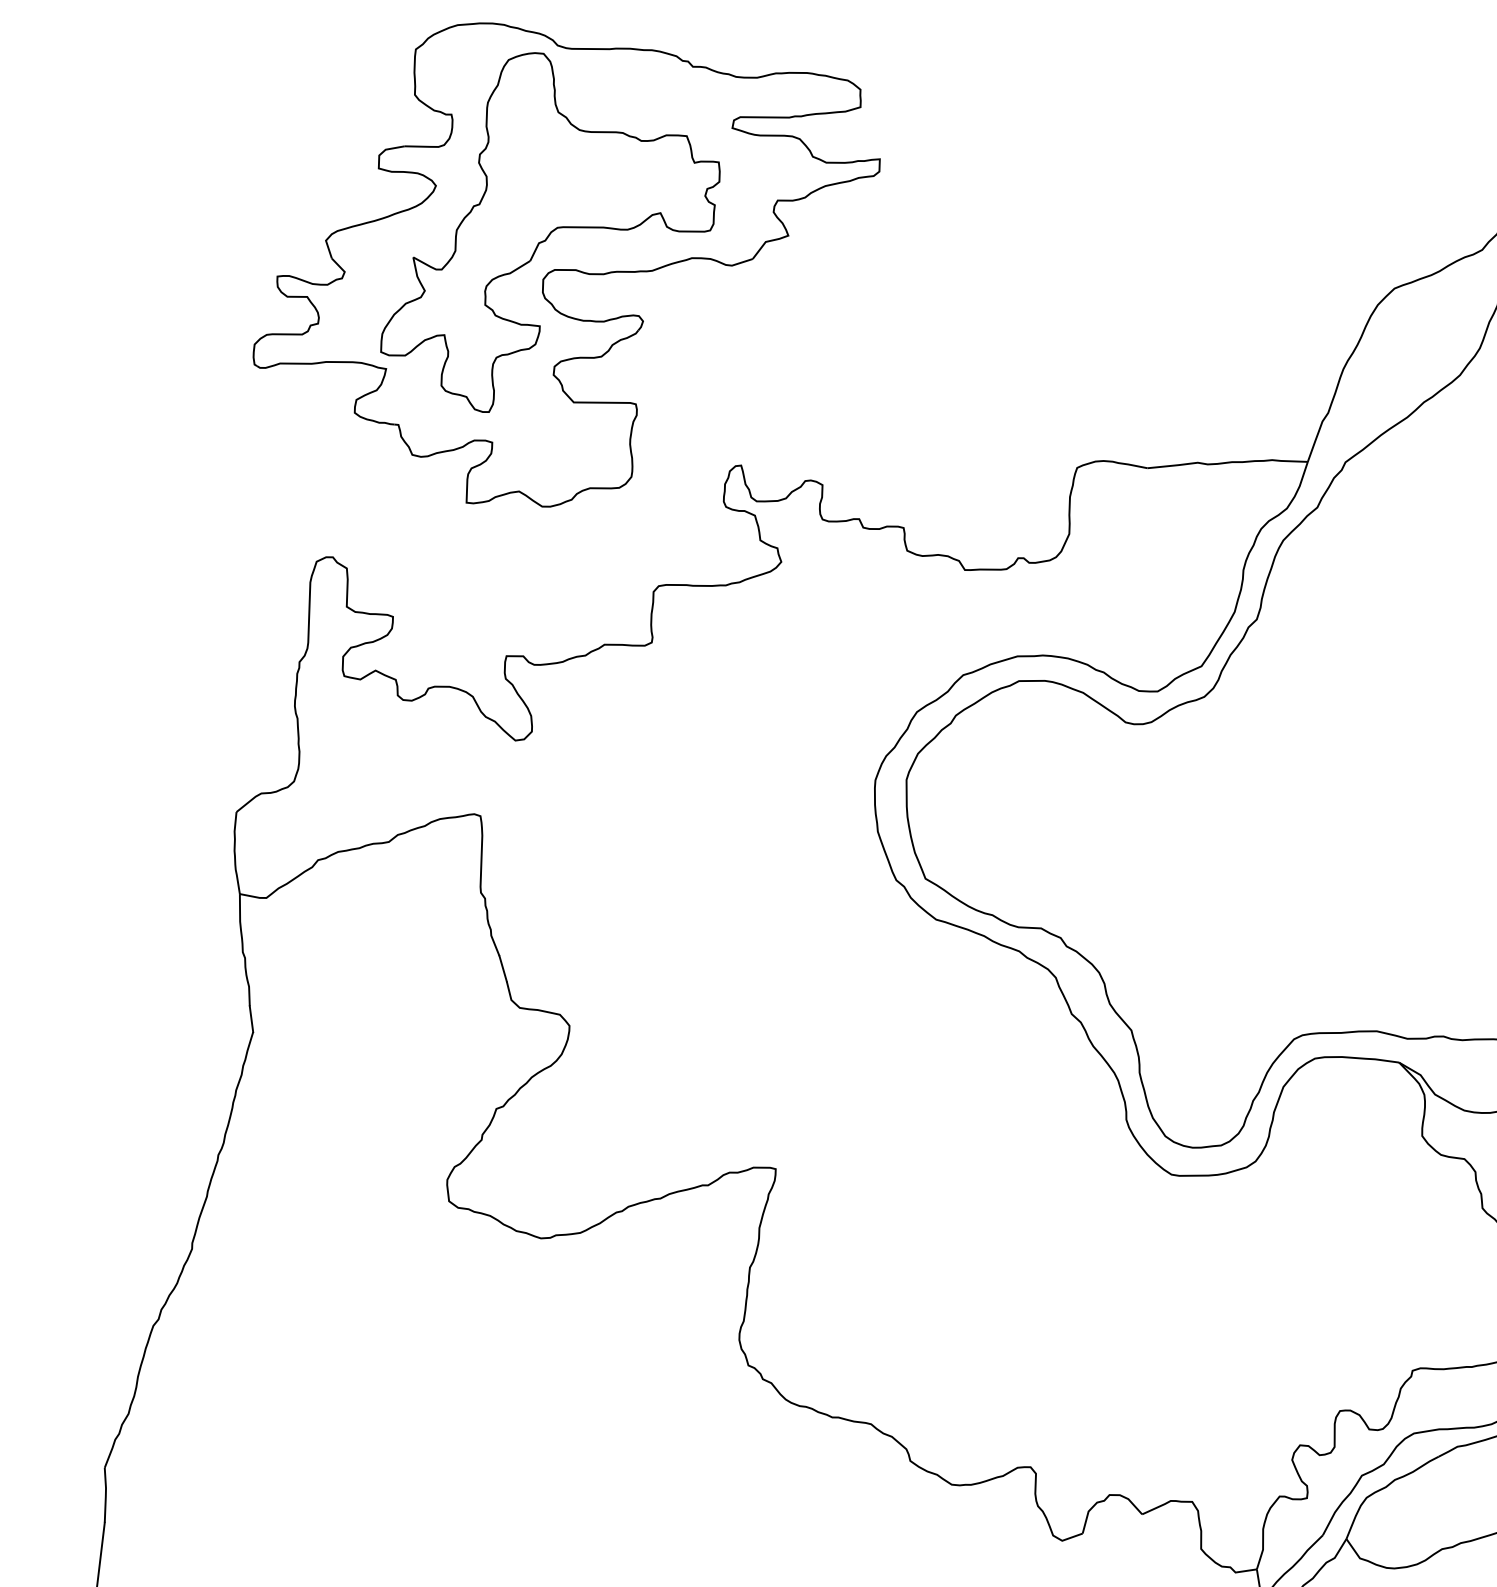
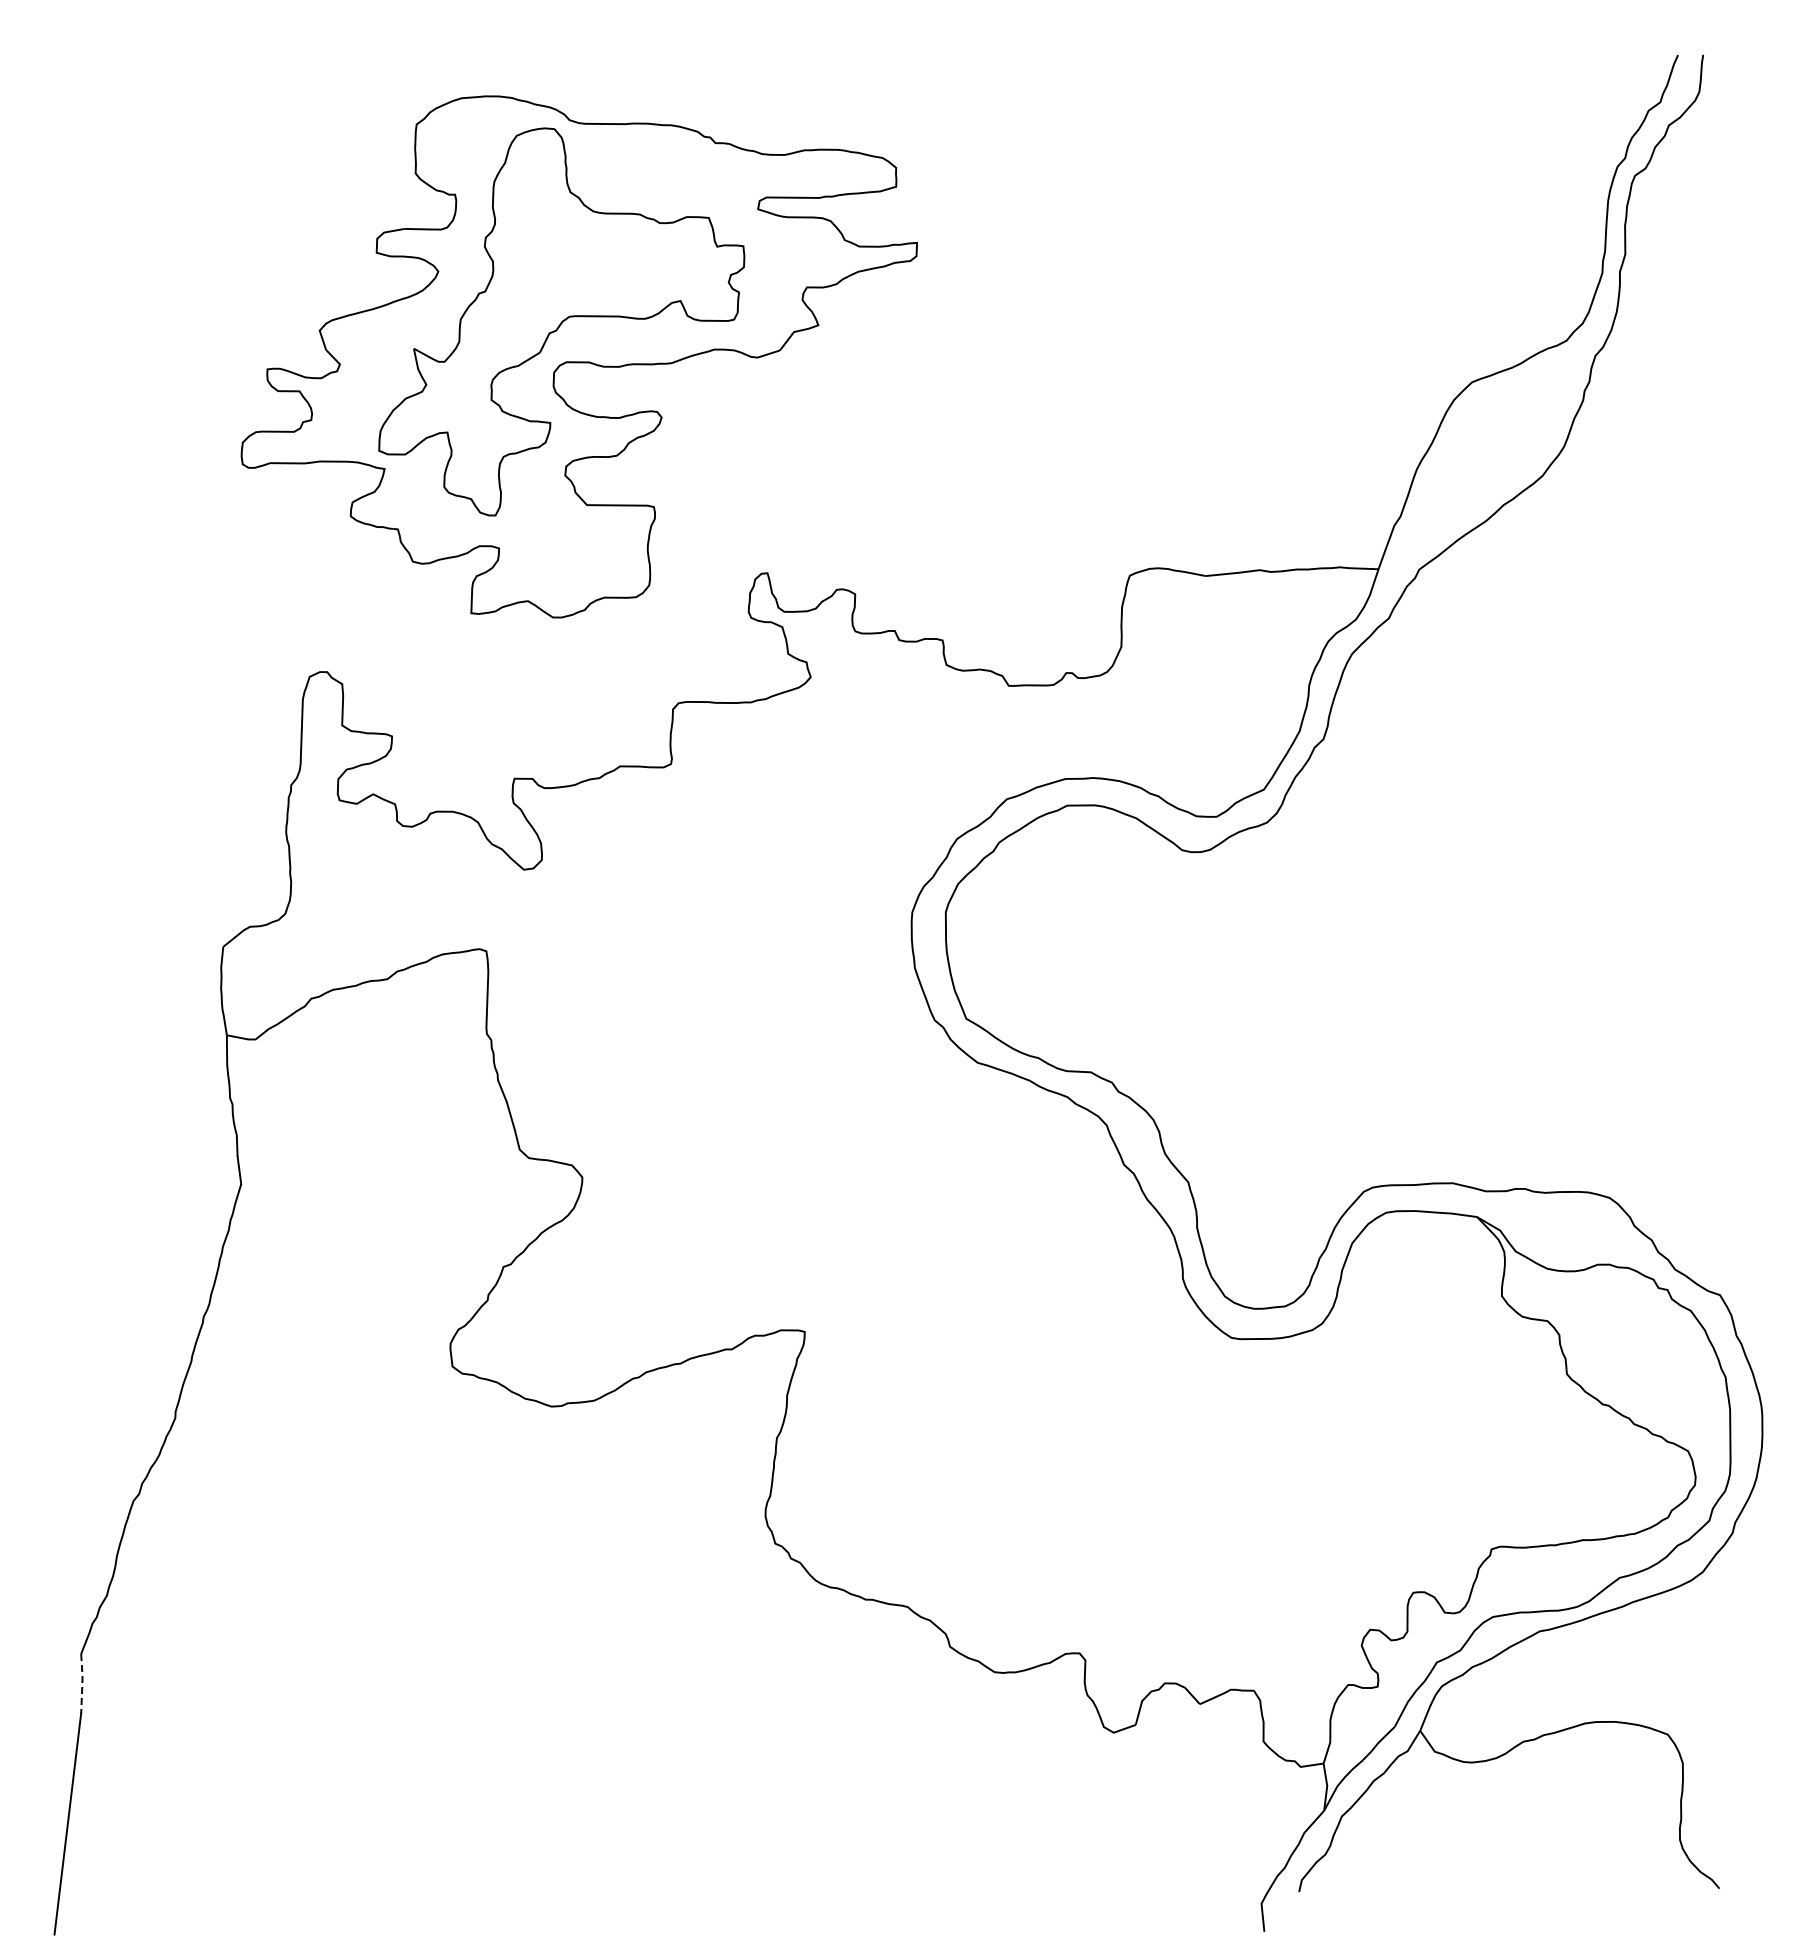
line: (105, 1495) -> (82, 1683), solid -> dashed

